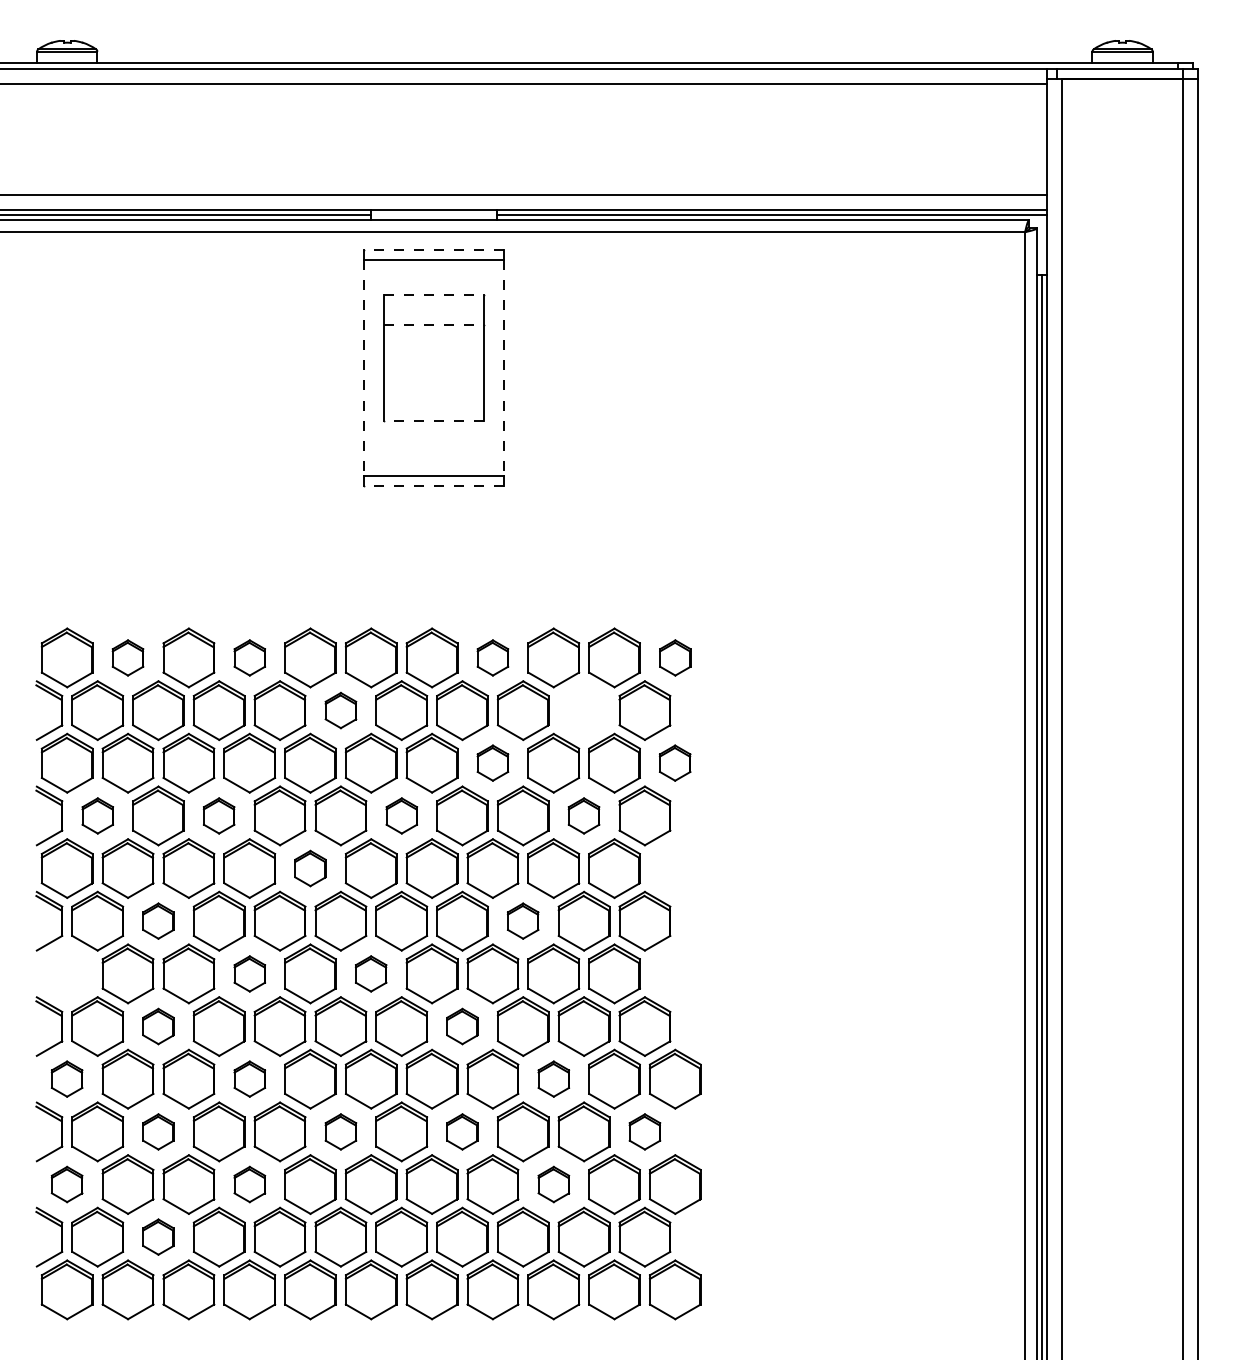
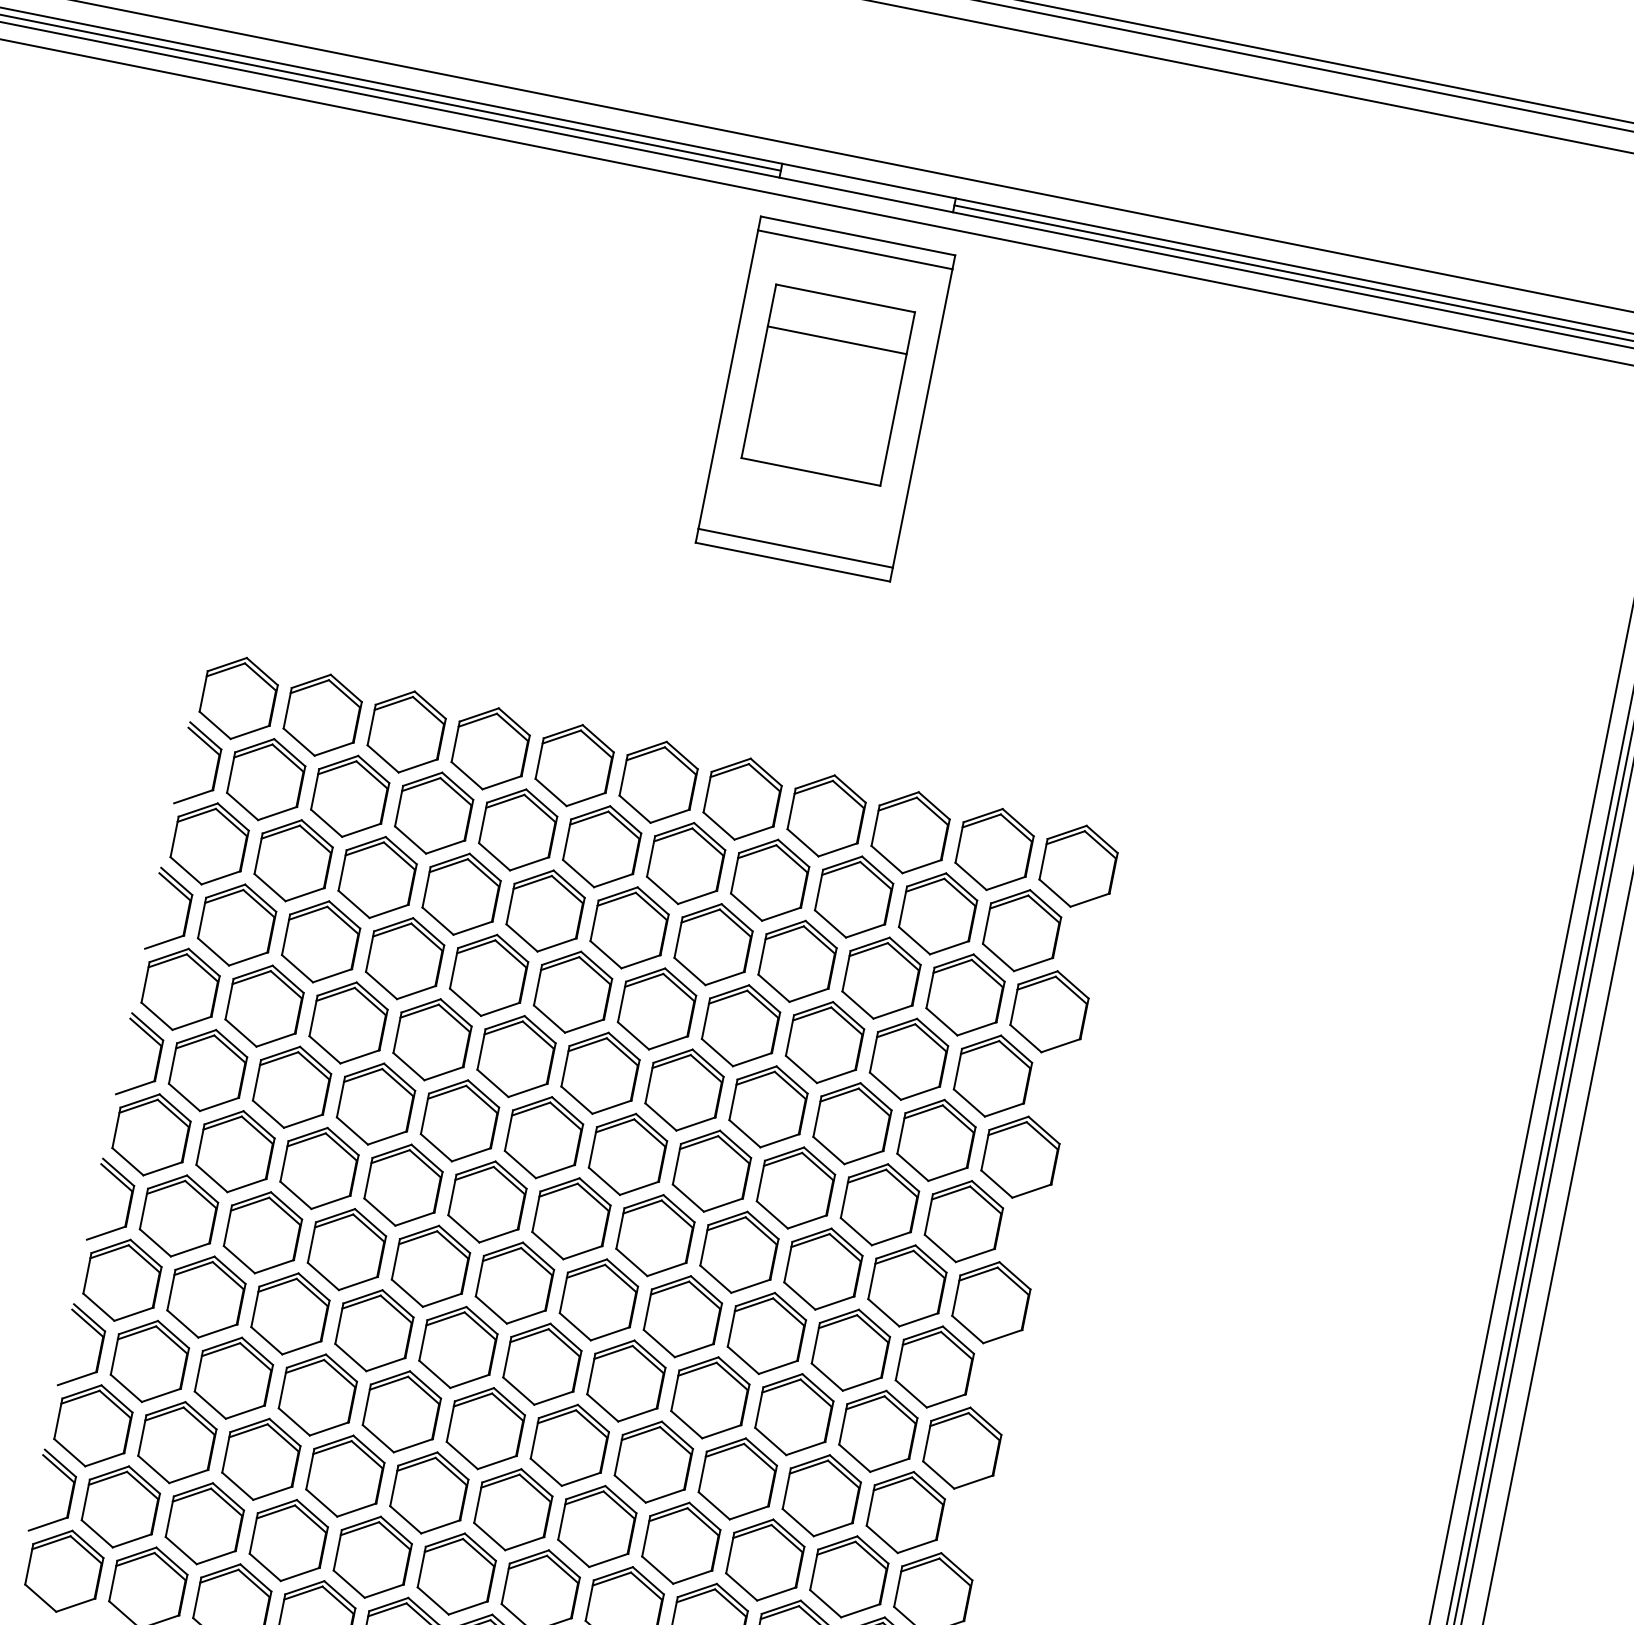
line: (433, 249) -> (857, 235), dashed -> solid
line: (434, 295) -> (845, 299), dashed -> solid
line: (434, 325) -> (837, 340), dashed -> solid
line: (363, 368) -> (727, 380), dashed -> solid
line: (504, 368) -> (922, 419), dashed -> solid
line: (433, 420) -> (810, 471), dashed -> solid
line: (433, 485) -> (792, 561), dashed -> solid
part: (127, 657) -> (322, 714), size x1.67
part: (249, 657) -> (490, 748), size x1.67
part: (492, 657) -> (826, 815), size x1.67
part: (675, 657) -> (1078, 865), size x1.67
part: (340, 710) -> (601, 846), size x1.67
part: (583, 710) -> (937, 913), added
part: (492, 762) -> (797, 960), size x1.67
part: (674, 762) -> (1048, 1010), size x1.67
part: (97, 815) -> (237, 924), size x1.67
part: (218, 815) -> (404, 957), size x1.67
part: (401, 815) -> (656, 1008), size x1.67
part: (583, 815) -> (908, 1058), size x1.67
part: (310, 868) -> (516, 1056), size x1.67
part: (674, 868) -> (1019, 1156), added
part: (158, 920) -> (292, 1086), size x1.67
part: (522, 920) -> (795, 1186), size x1.67
part: (66, 973) -> (150, 1134), added
part: (249, 973) -> (403, 1184), size x1.67
part: (370, 973) -> (570, 1217), size x1.67
part: (675, 973) -> (991, 1302), added
part: (158, 1026) -> (263, 1232), size x1.67
part: (462, 1026) -> (682, 1316), size x1.67
part: (66, 1078) -> (121, 1279), size x1.67
part: (249, 1078) -> (374, 1329), size x1.67
part: (553, 1078) -> (794, 1413), size x1.67
part: (158, 1131) -> (234, 1377), size x1.67
part: (340, 1131) -> (485, 1427), size x1.67
part: (462, 1131) -> (653, 1461), size x1.67
part: (644, 1131) -> (905, 1511), size x1.67
part: (66, 1184) -> (92, 1425), size x1.67
part: (249, 1184) -> (345, 1476), size x1.67
part: (553, 1184) -> (764, 1559), size x1.67
part: (158, 1236) -> (205, 1522), size x1.67

